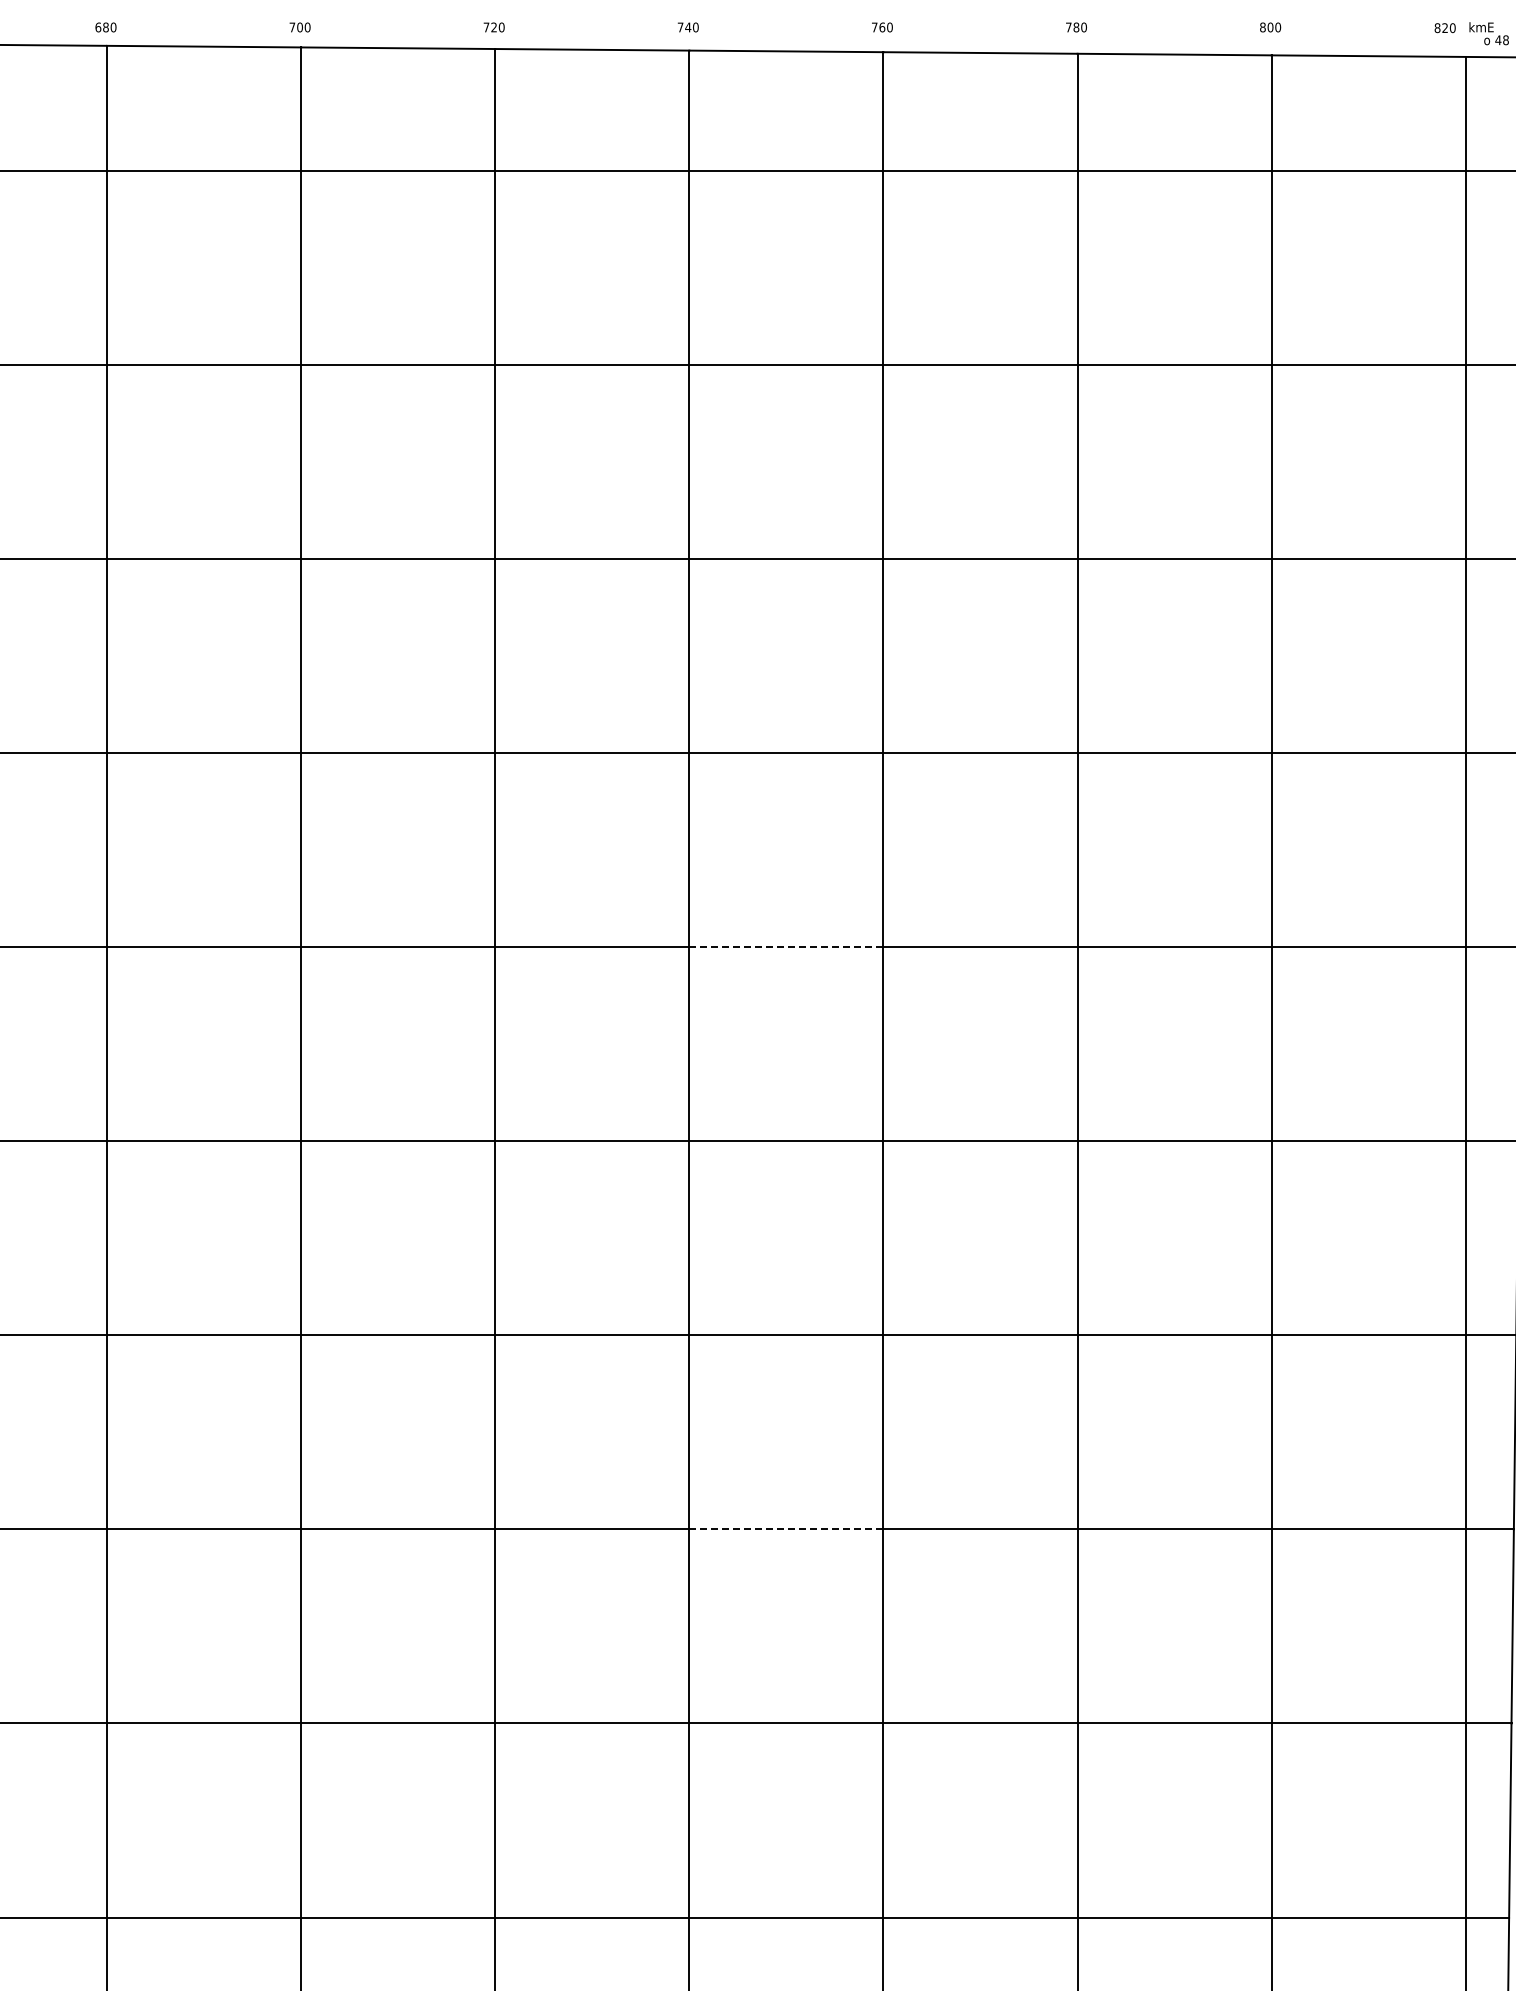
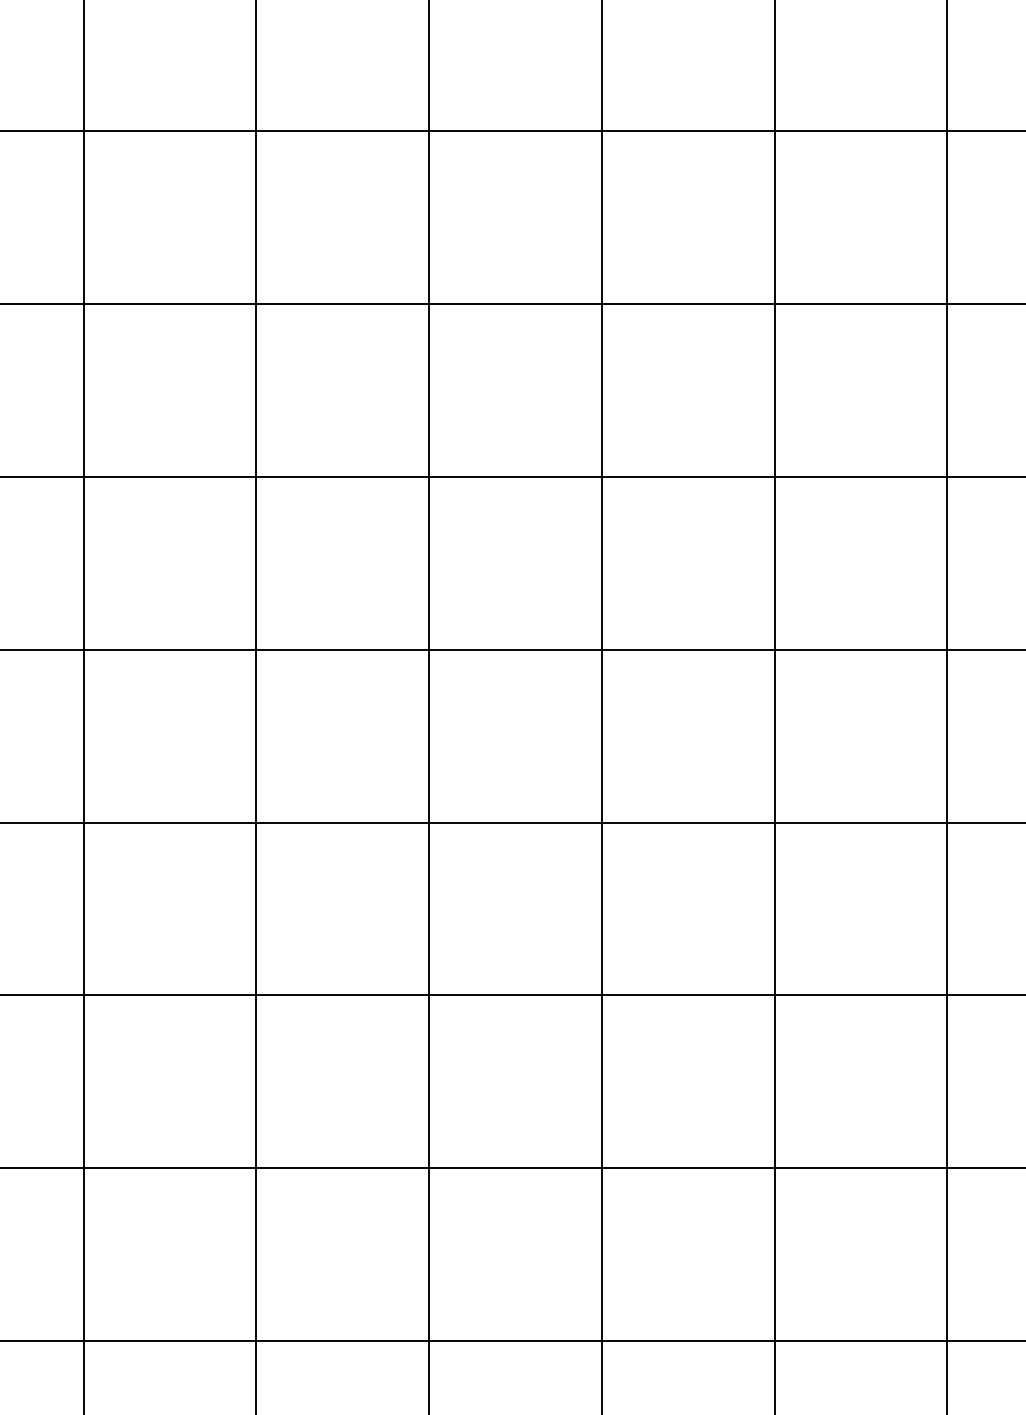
line: (786, 947) -> (515, 650), dashed -> solid
line: (786, 1529) -> (515, 1168), dashed -> solid

